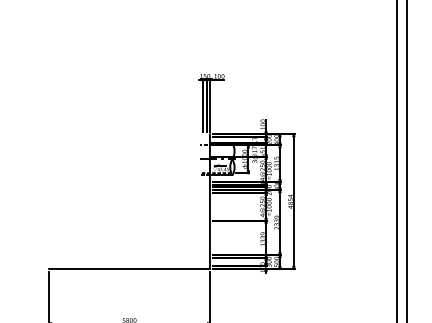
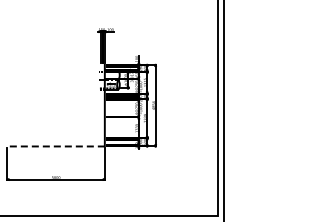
line: (130, 269) -> (56, 146), solid -> dashed

